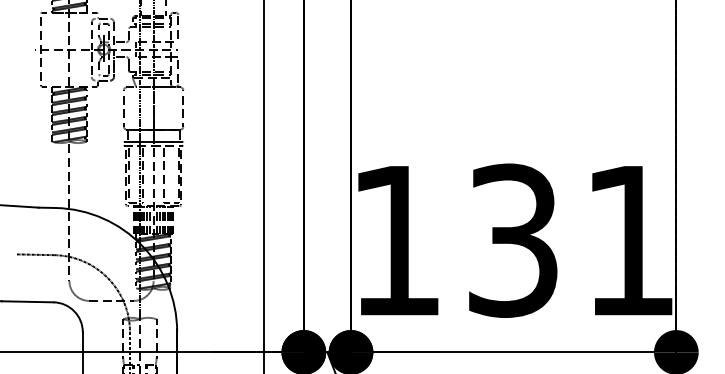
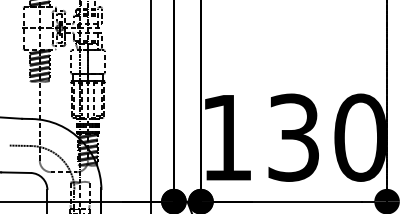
text: (628, 240) -> (359, 137), 131 -> 130

